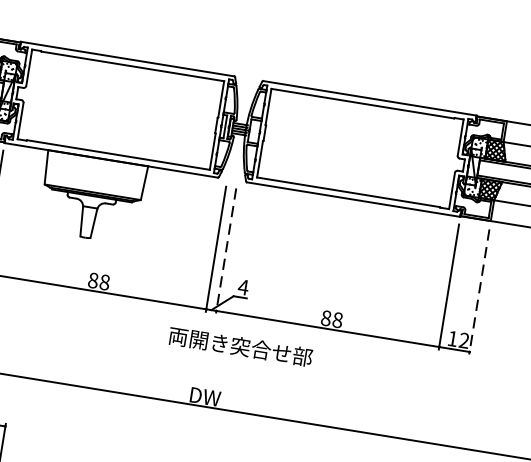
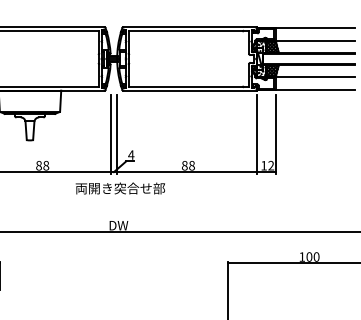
line: (226, 252) -> (117, 135), dashed -> solid
line: (478, 293) -> (275, 135), dashed -> solid
text: (239, 346) -> (119, 188), moved

